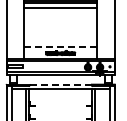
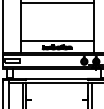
line: (60, 46) -> (56, 40), dashed -> solid
line: (60, 84) -> (56, 78), dashed -> solid

